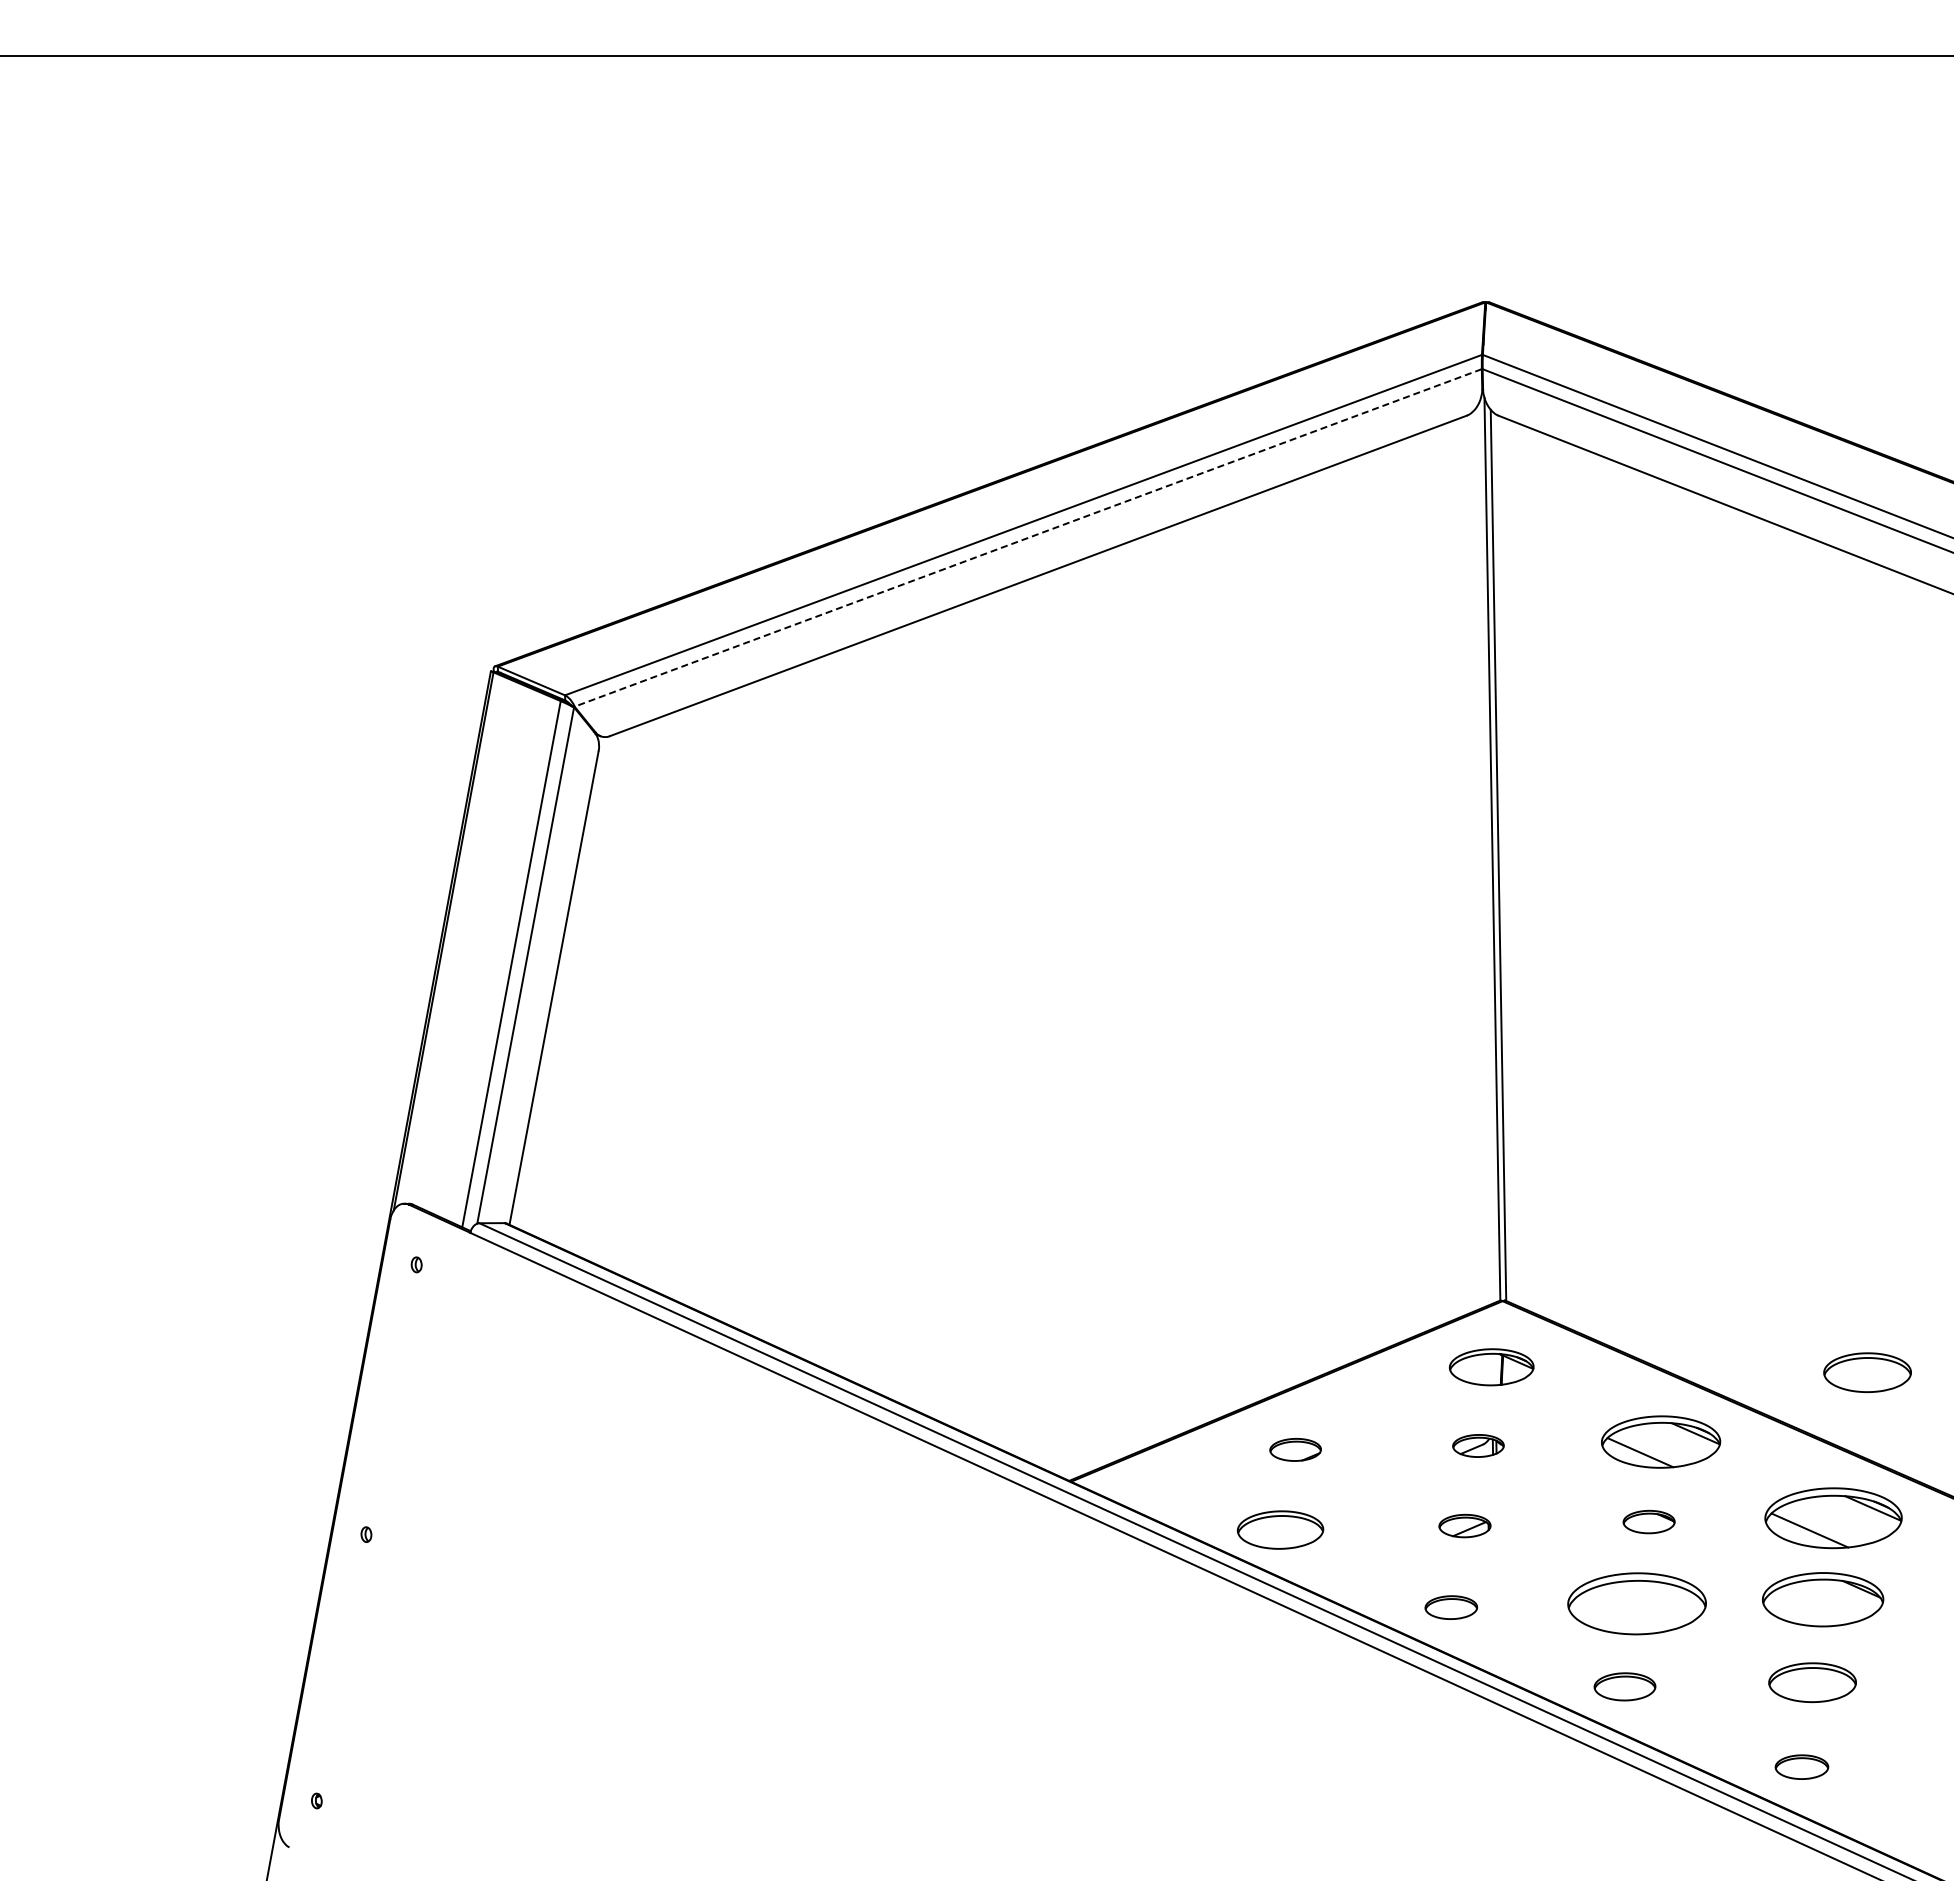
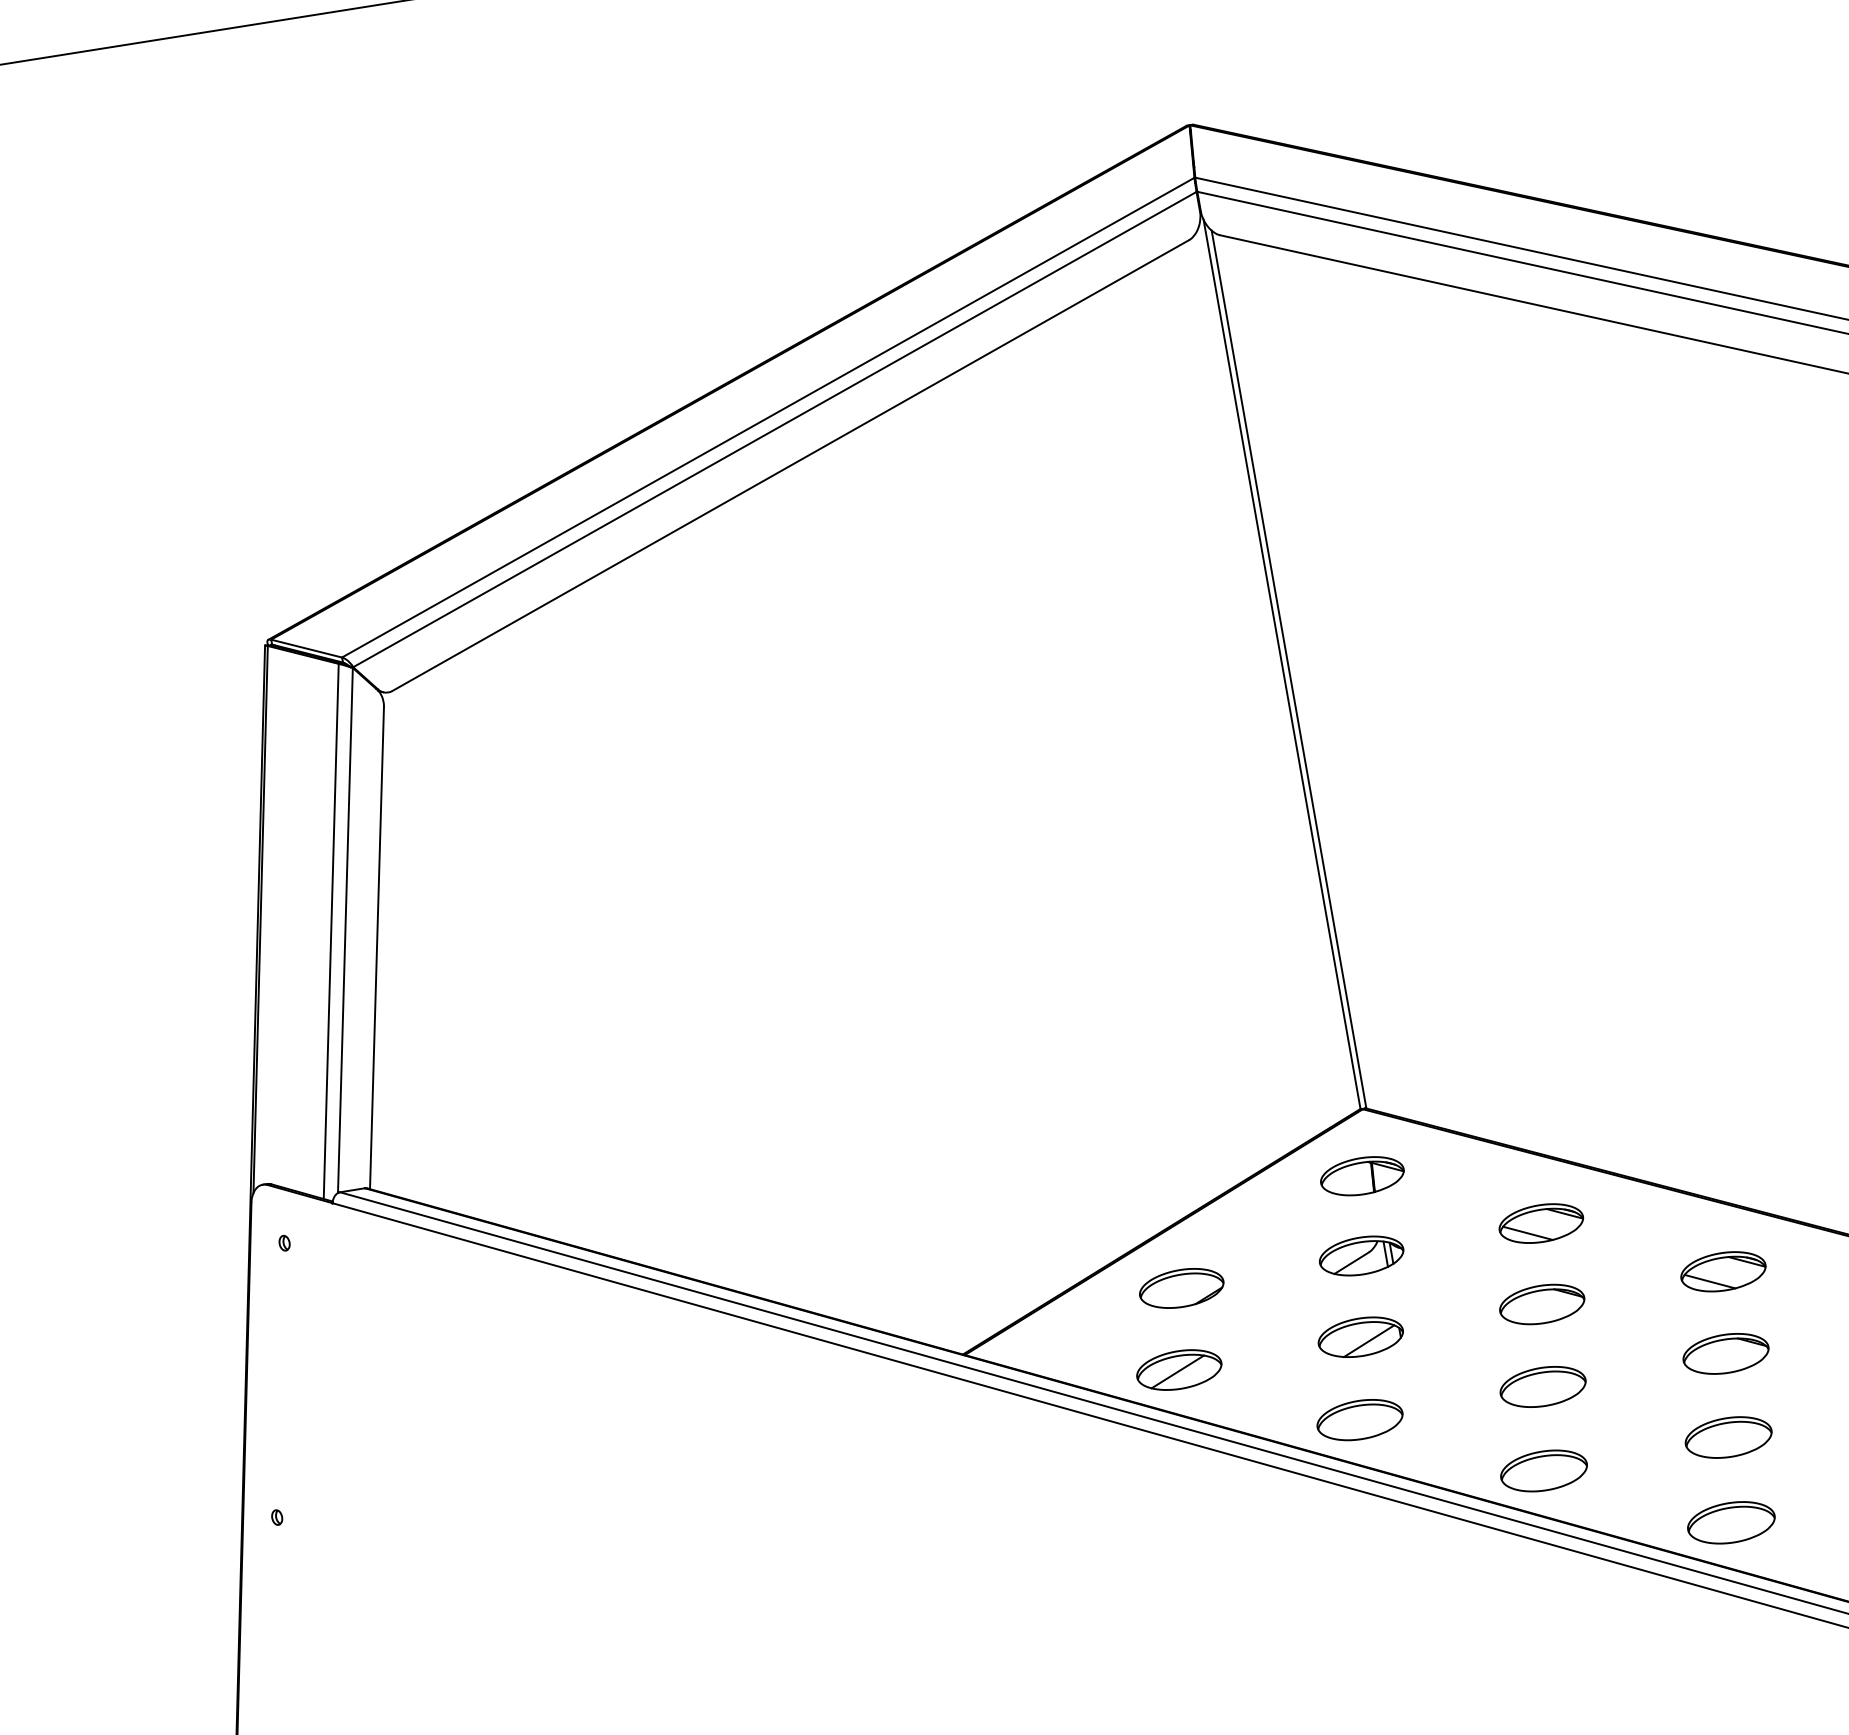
line: (1028, 537) -> (775, 429), dashed -> solid
part: (1867, 1372) -> (1734, 1122), removed
part: (1660, 1441) -> (1540, 1223), size x0.71
part: (1478, 1445) -> (1361, 1255), size x1.67
part: (1295, 1449) -> (1181, 1288), size x1.67
part: (1832, 1517) -> (1722, 1271), size x0.62
part: (1648, 1521) -> (1541, 1304), size x1.67
part: (1464, 1525) -> (1360, 1336), size x1.67
line: (1278, 1531) -> (1177, 1371), added
part: (1822, 1599) -> (1725, 1353), size x0.71
part: (1637, 1603) -> (1543, 1386), size x0.62
part: (1451, 1607) -> (1360, 1419), size x1.67
part: (1624, 1686) -> (1543, 1470), size x1.43
part: (1801, 1766) -> (1730, 1522), size x1.67

